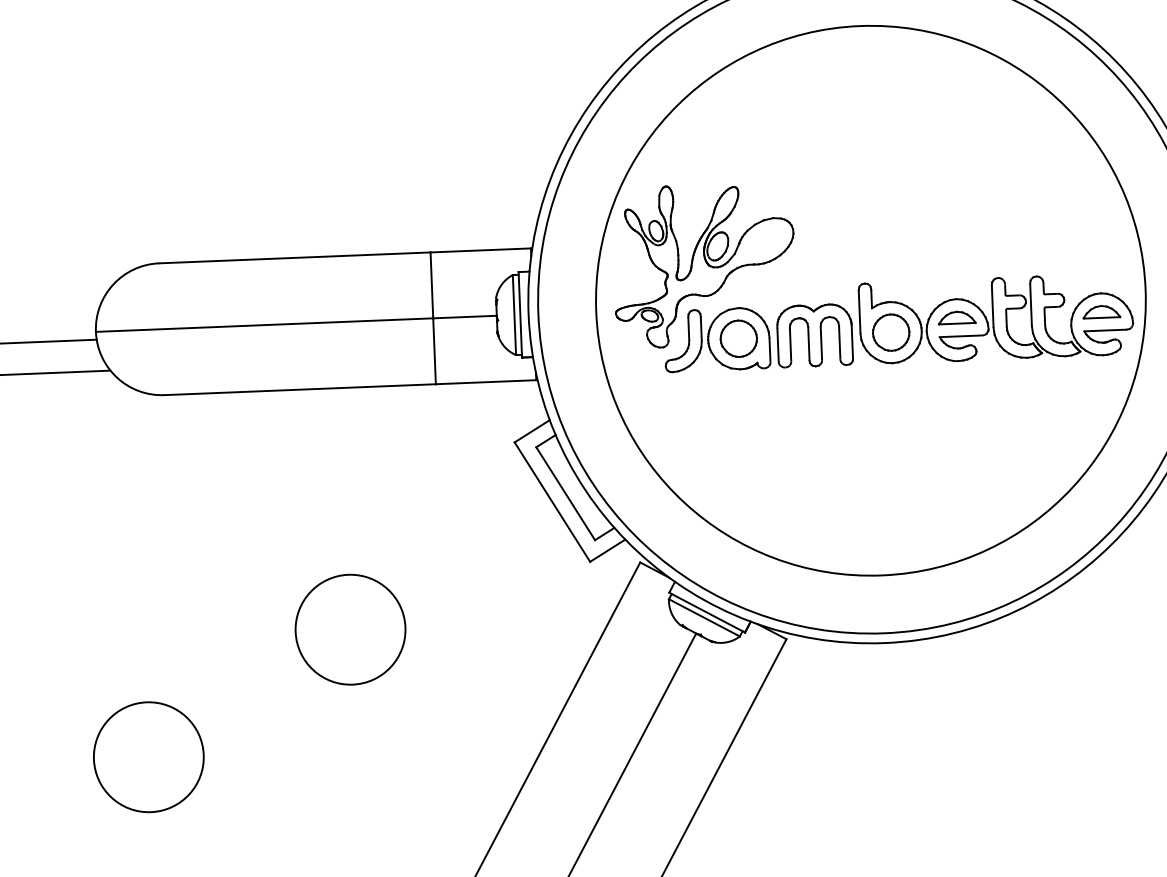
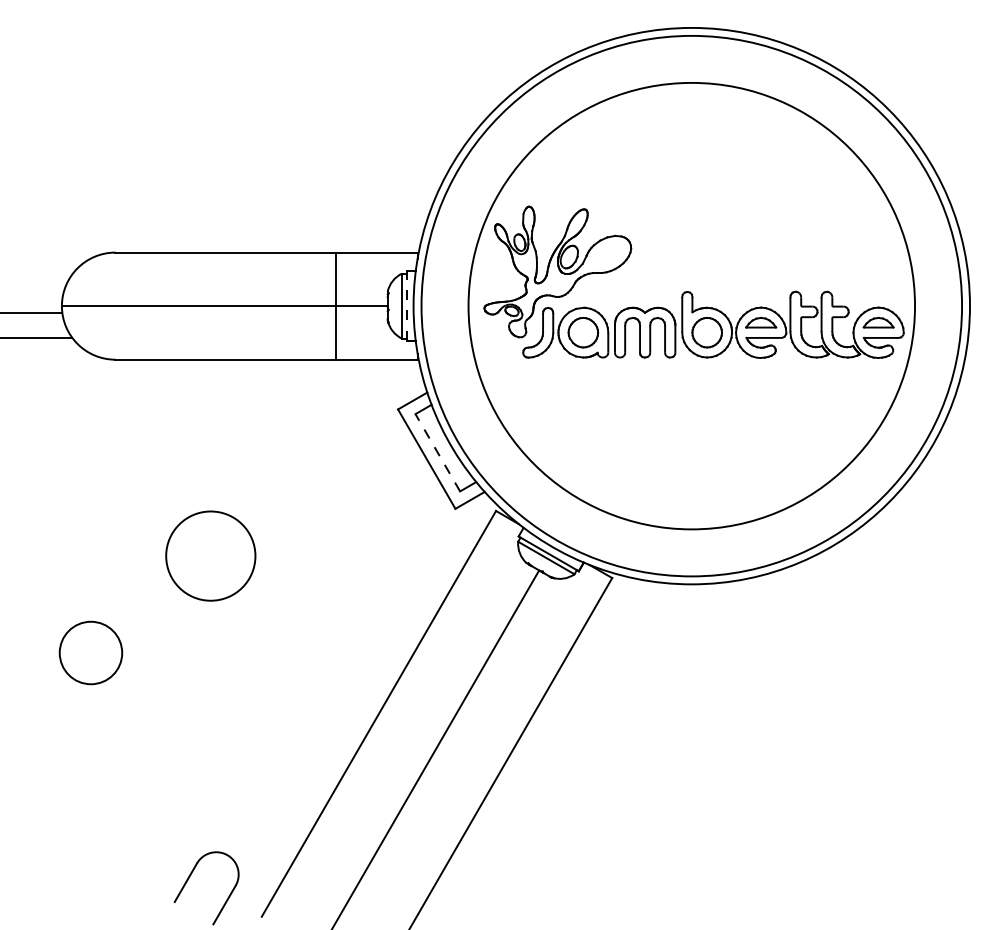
line: (519, 315) -> (406, 306), solid -> dashed
line: (565, 493) -> (437, 452), solid -> dashed
circle: (350, 628) -> (210, 555), moved
circle: (148, 756) -> (90, 652), size x0.7

